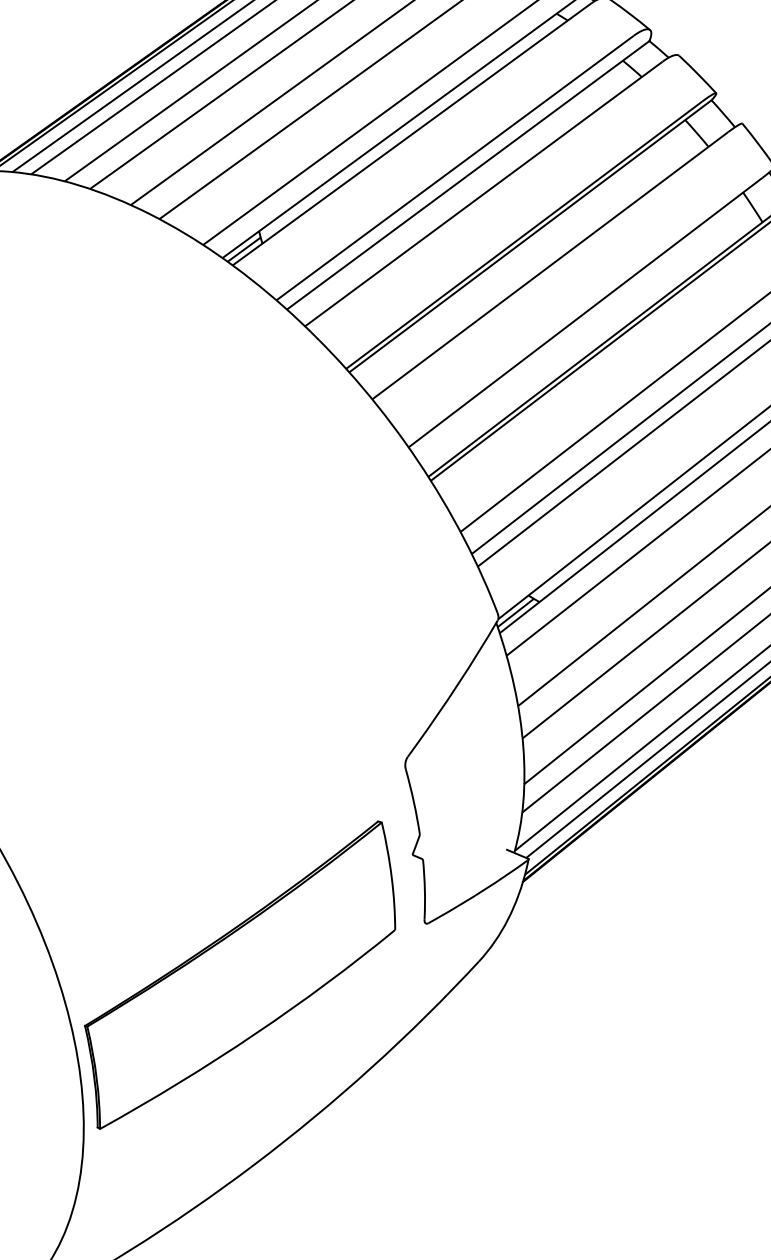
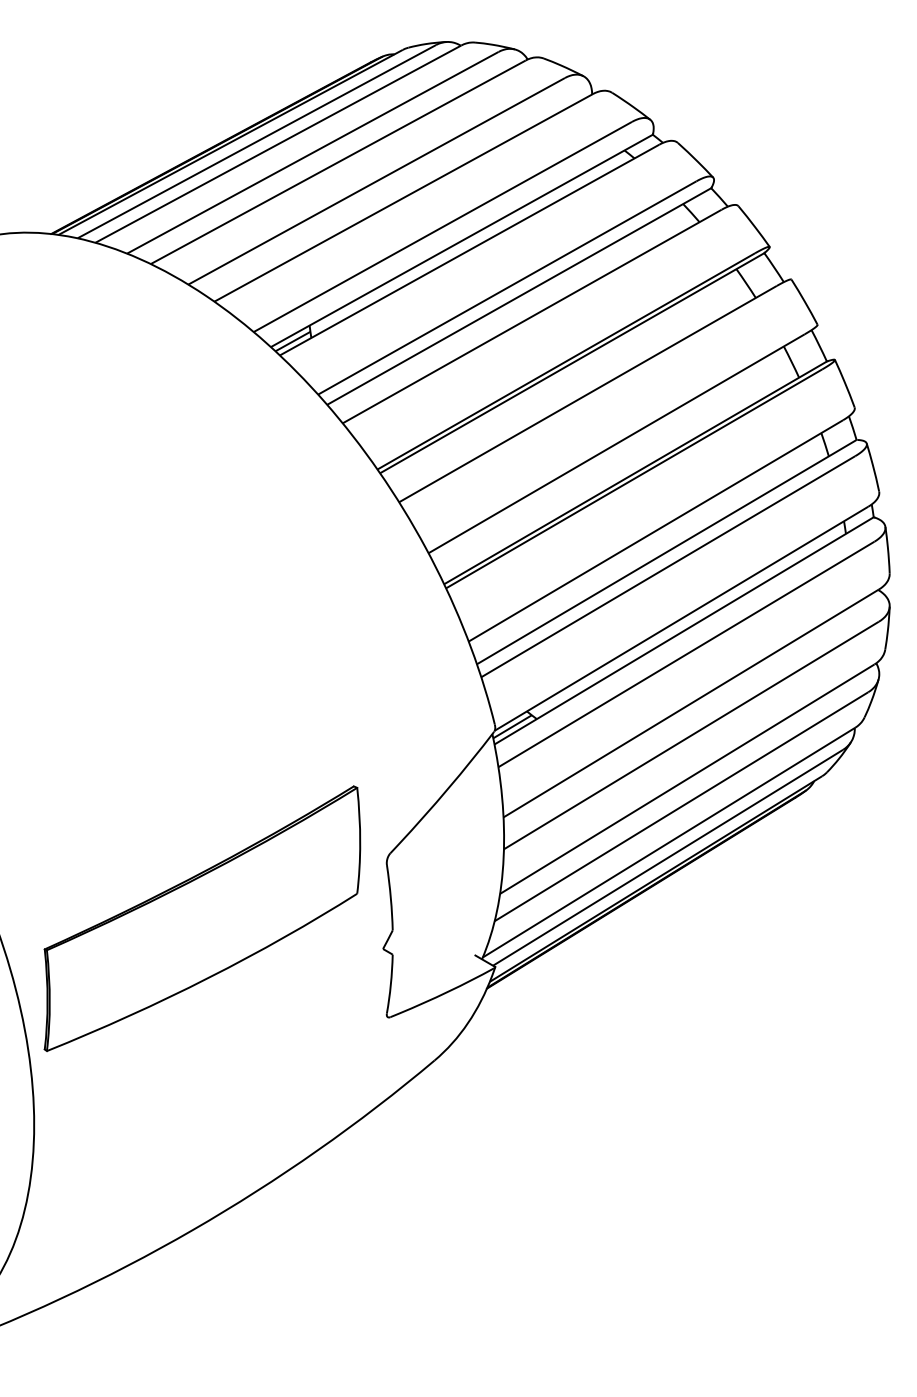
part: (241, 974) -> (202, 918), moved

